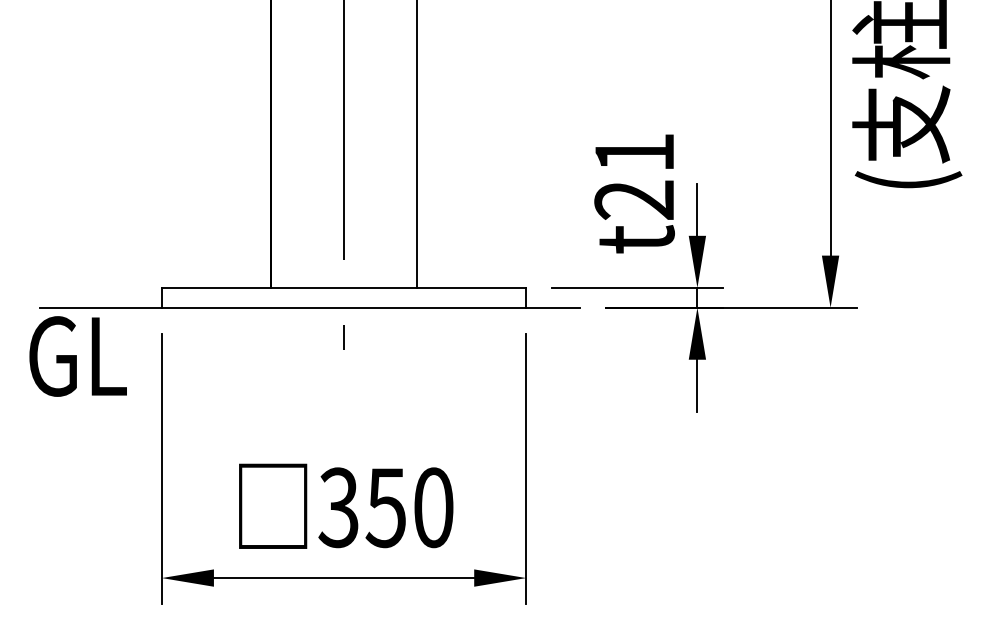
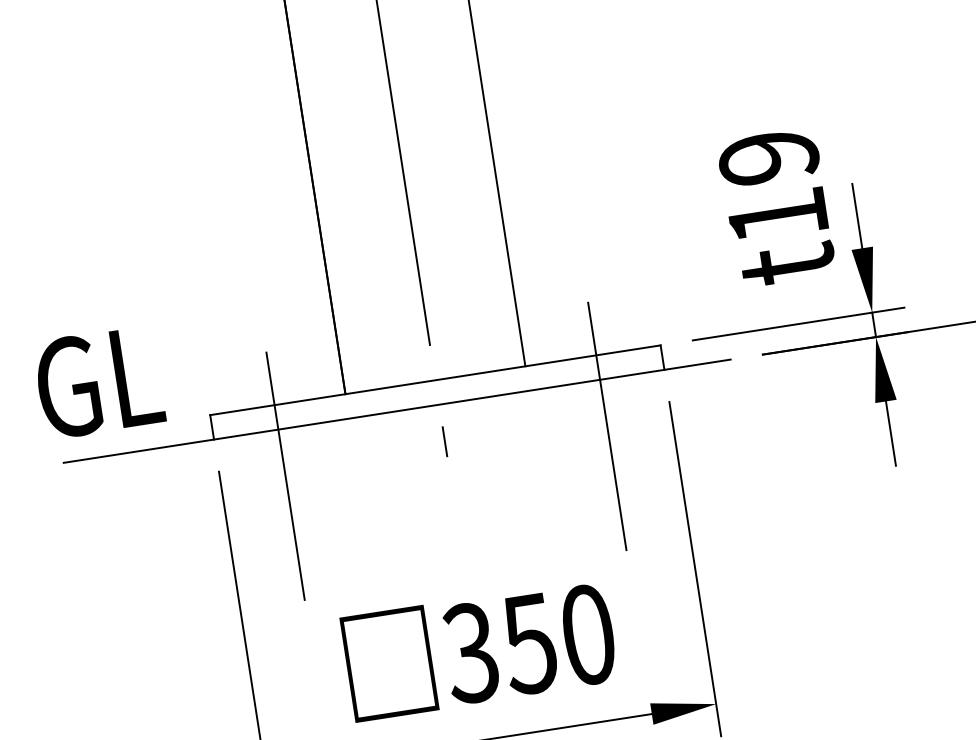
text: (634, 176) -> (773, 186), t21 -> t19
line: (213, 345) -> (285, 476), added
line: (474, 345) -> (607, 426), added
text: (77, 356) -> (98, 382), moved

